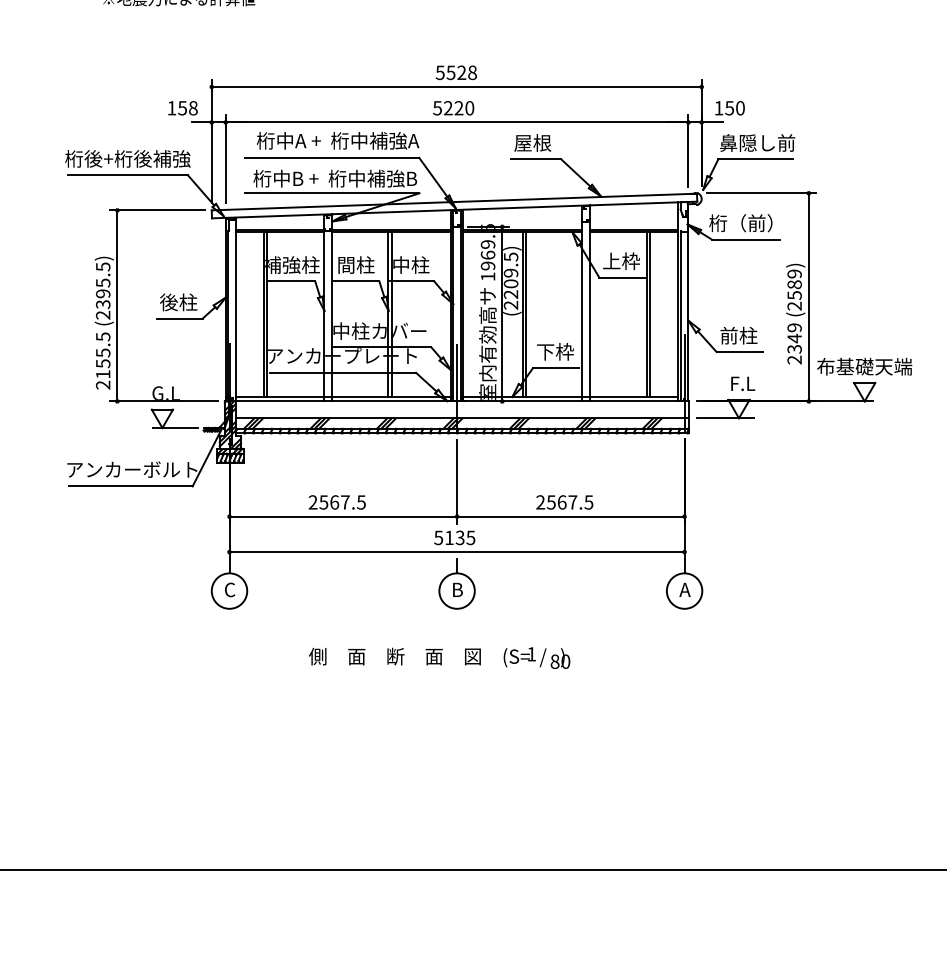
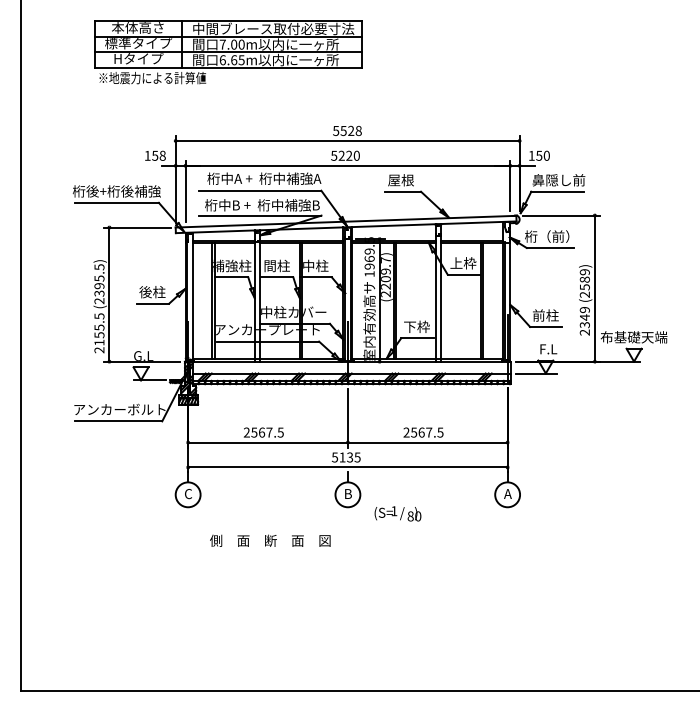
text: (510, 257) -> (385, 260), (2209.5) -> (2209.7)
text: (395, 656) -> (270, 540), moved
text: (536, 657) -> (397, 513), moved

